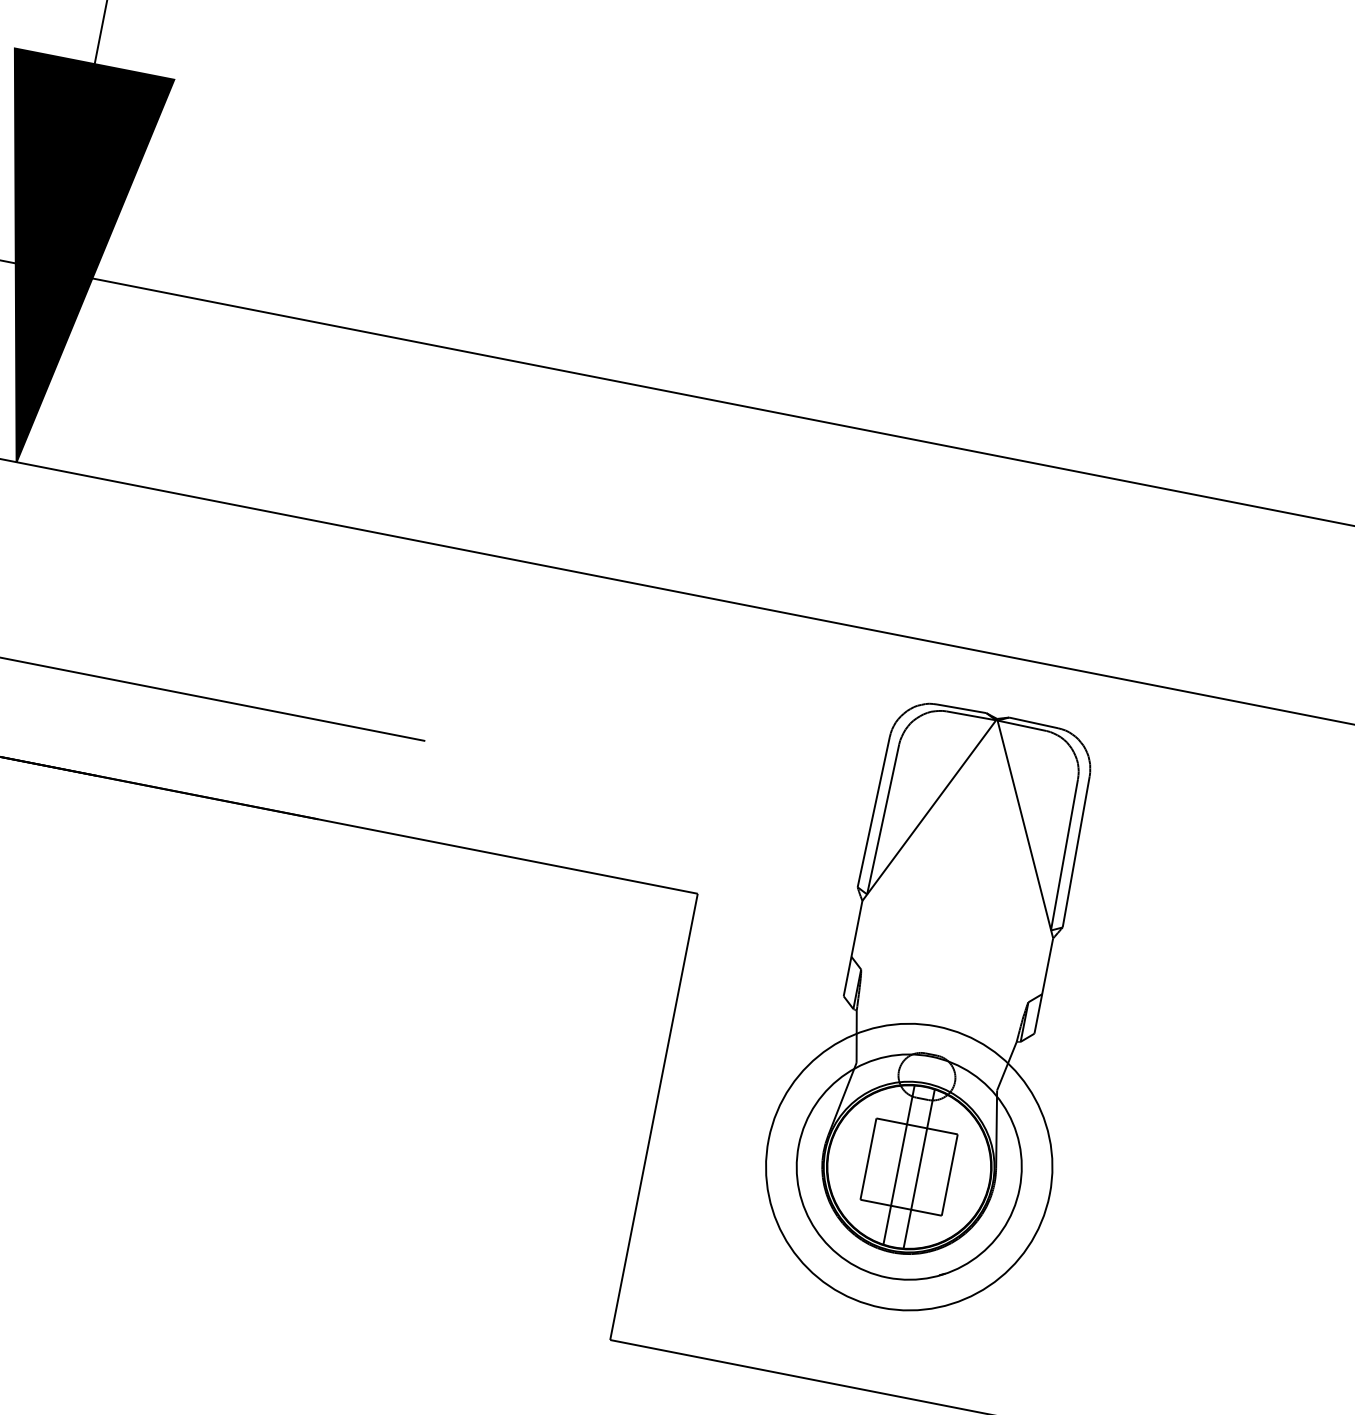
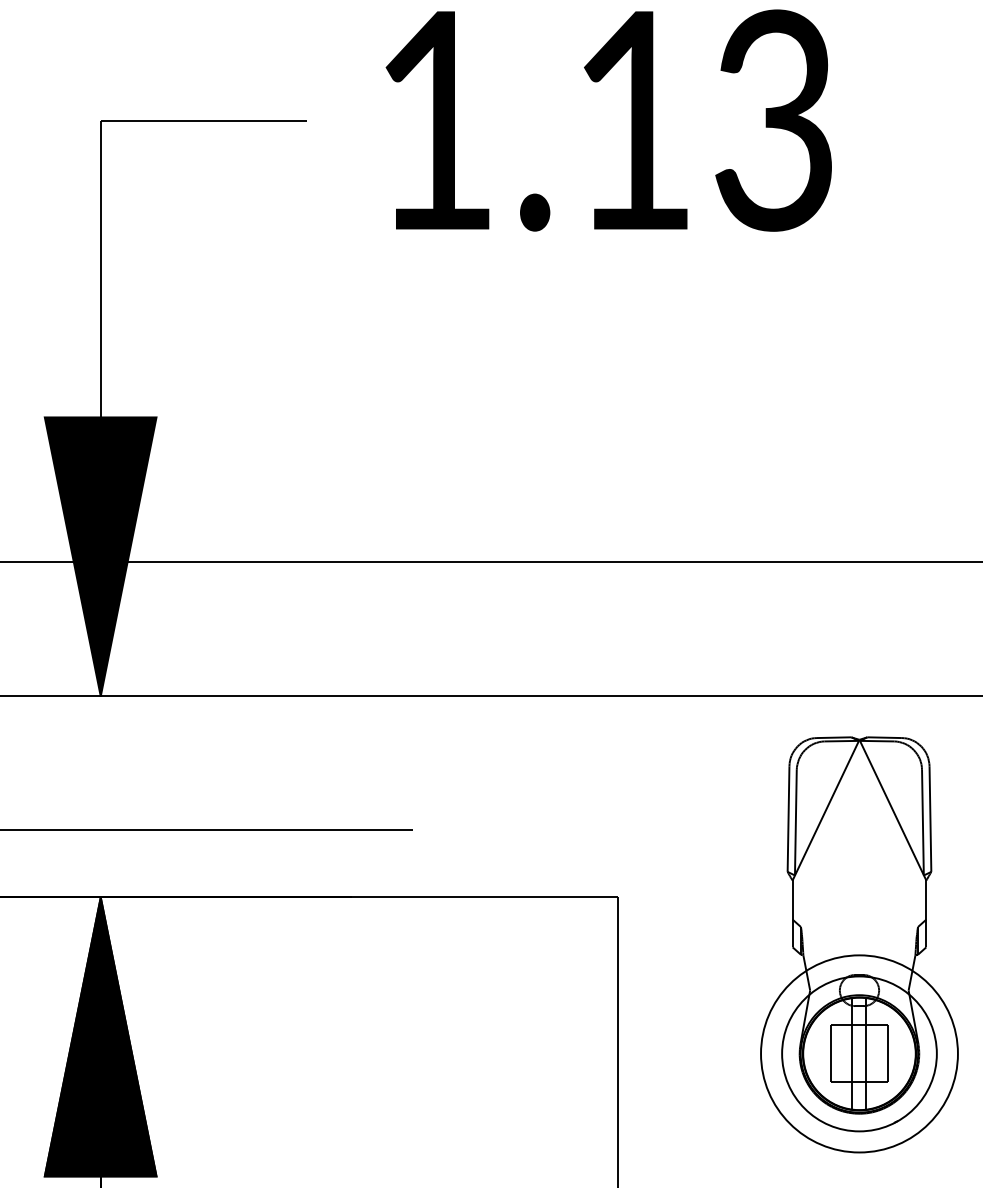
part: (939, 1010) -> (859, 944), moved

